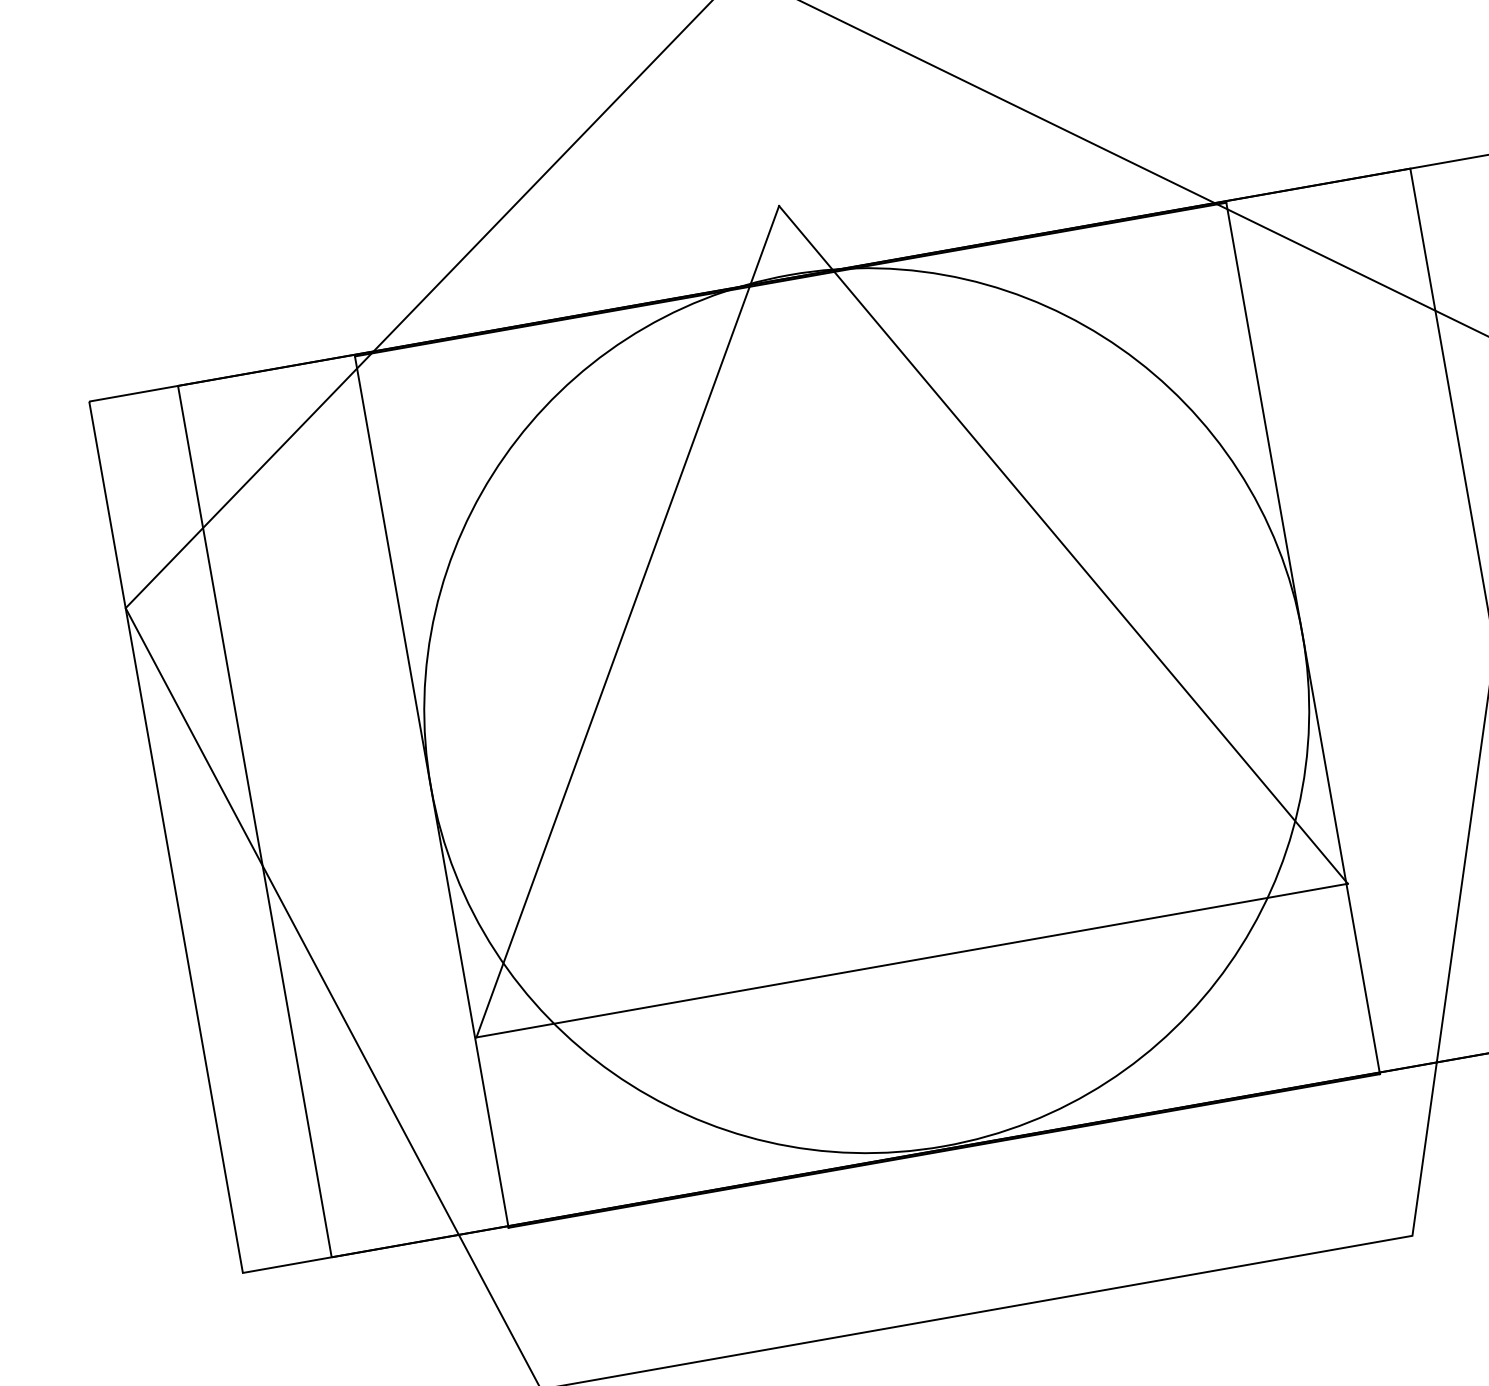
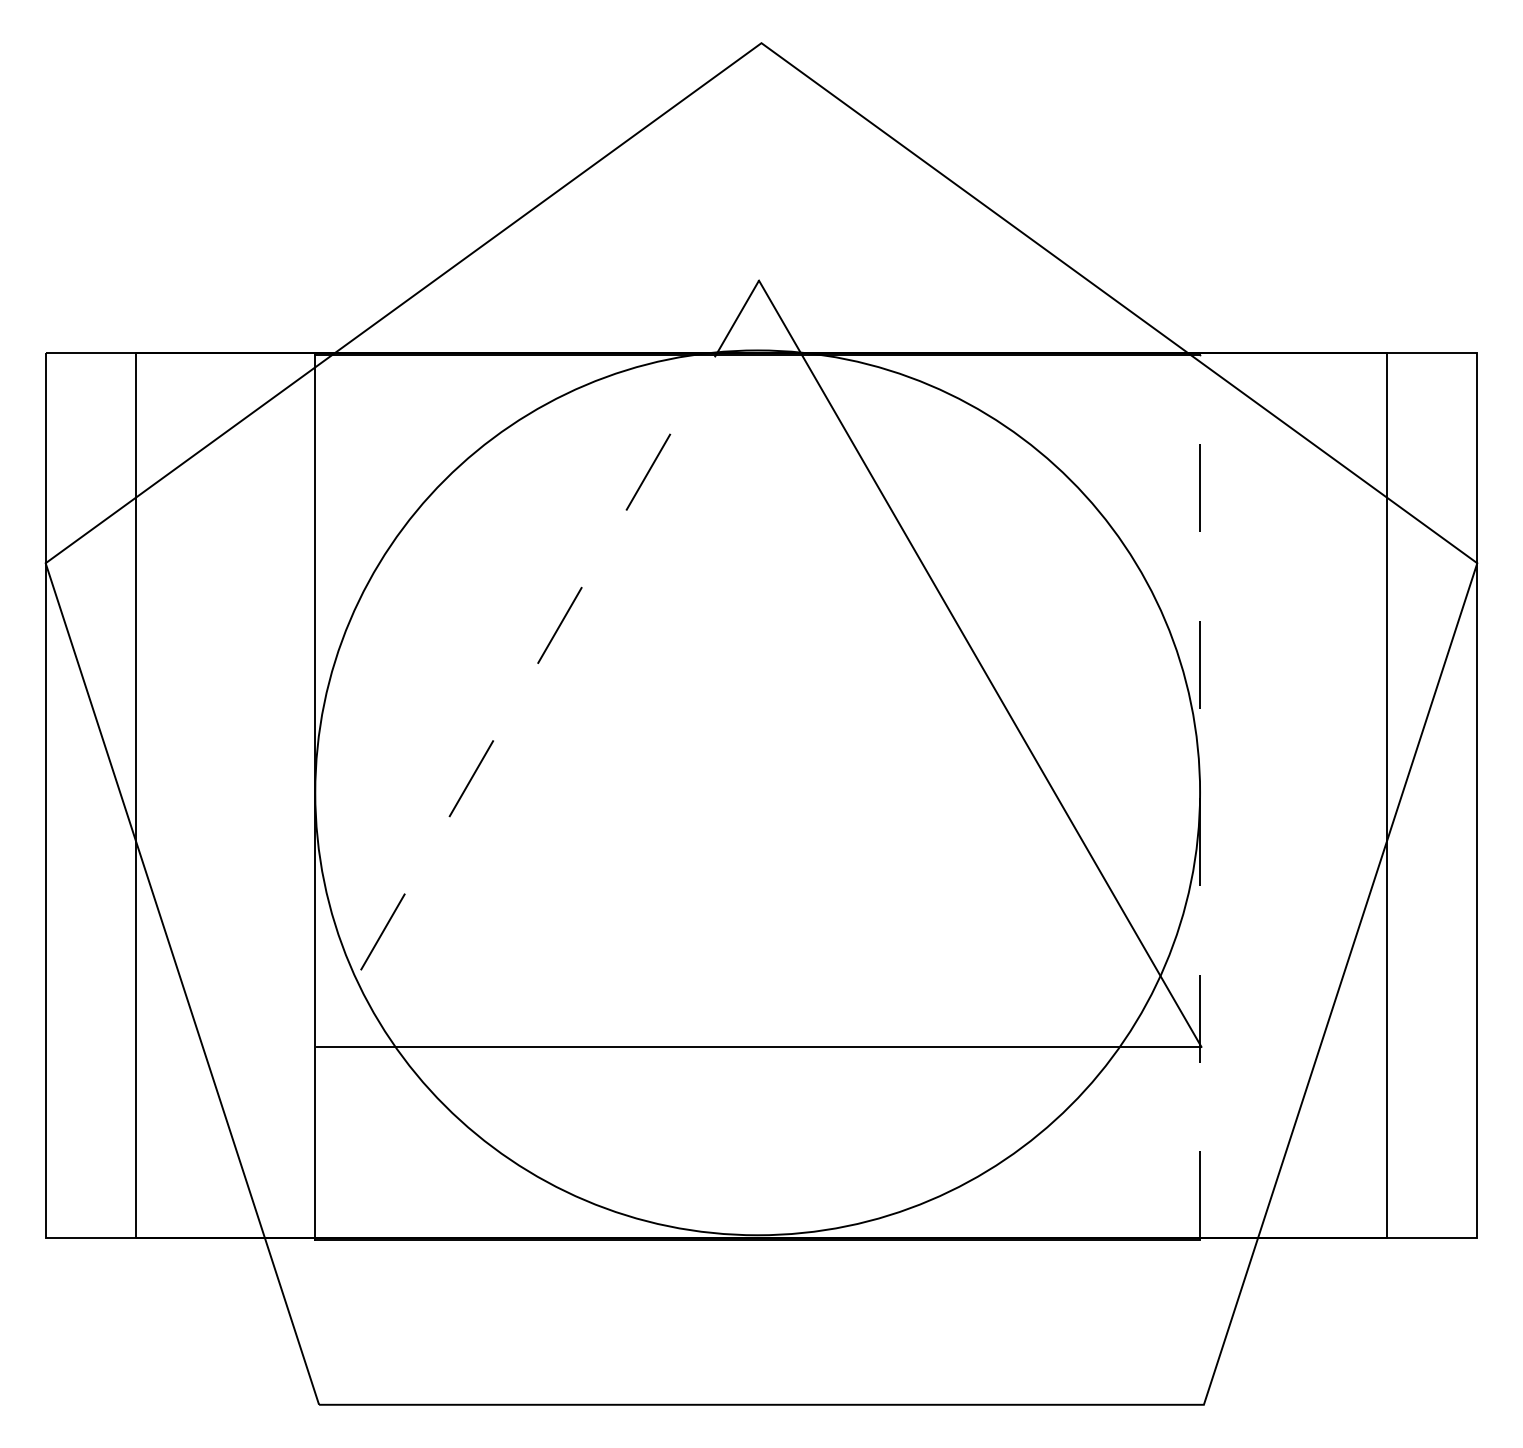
line: (627, 622) -> (537, 664), solid -> dashed
line: (1303, 638) -> (1200, 797), solid -> dashed

